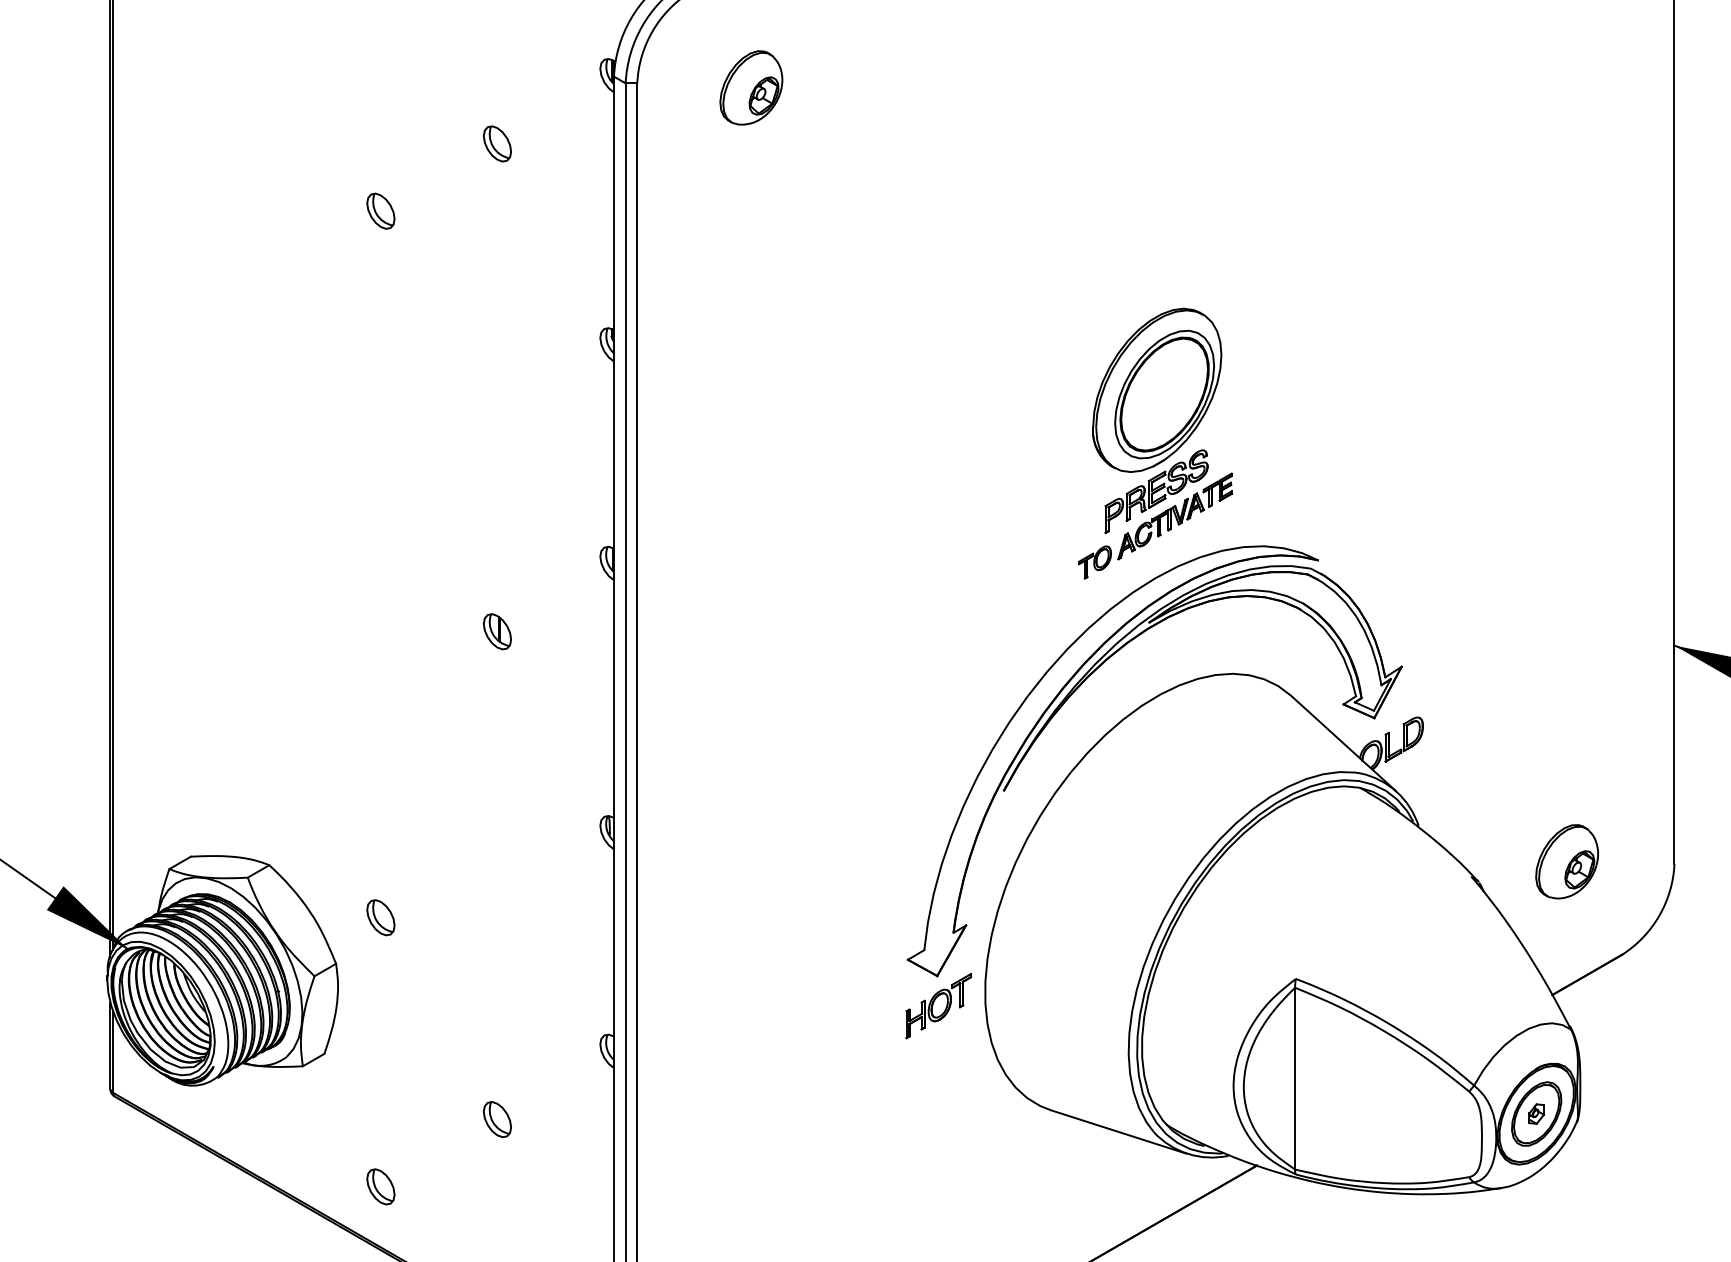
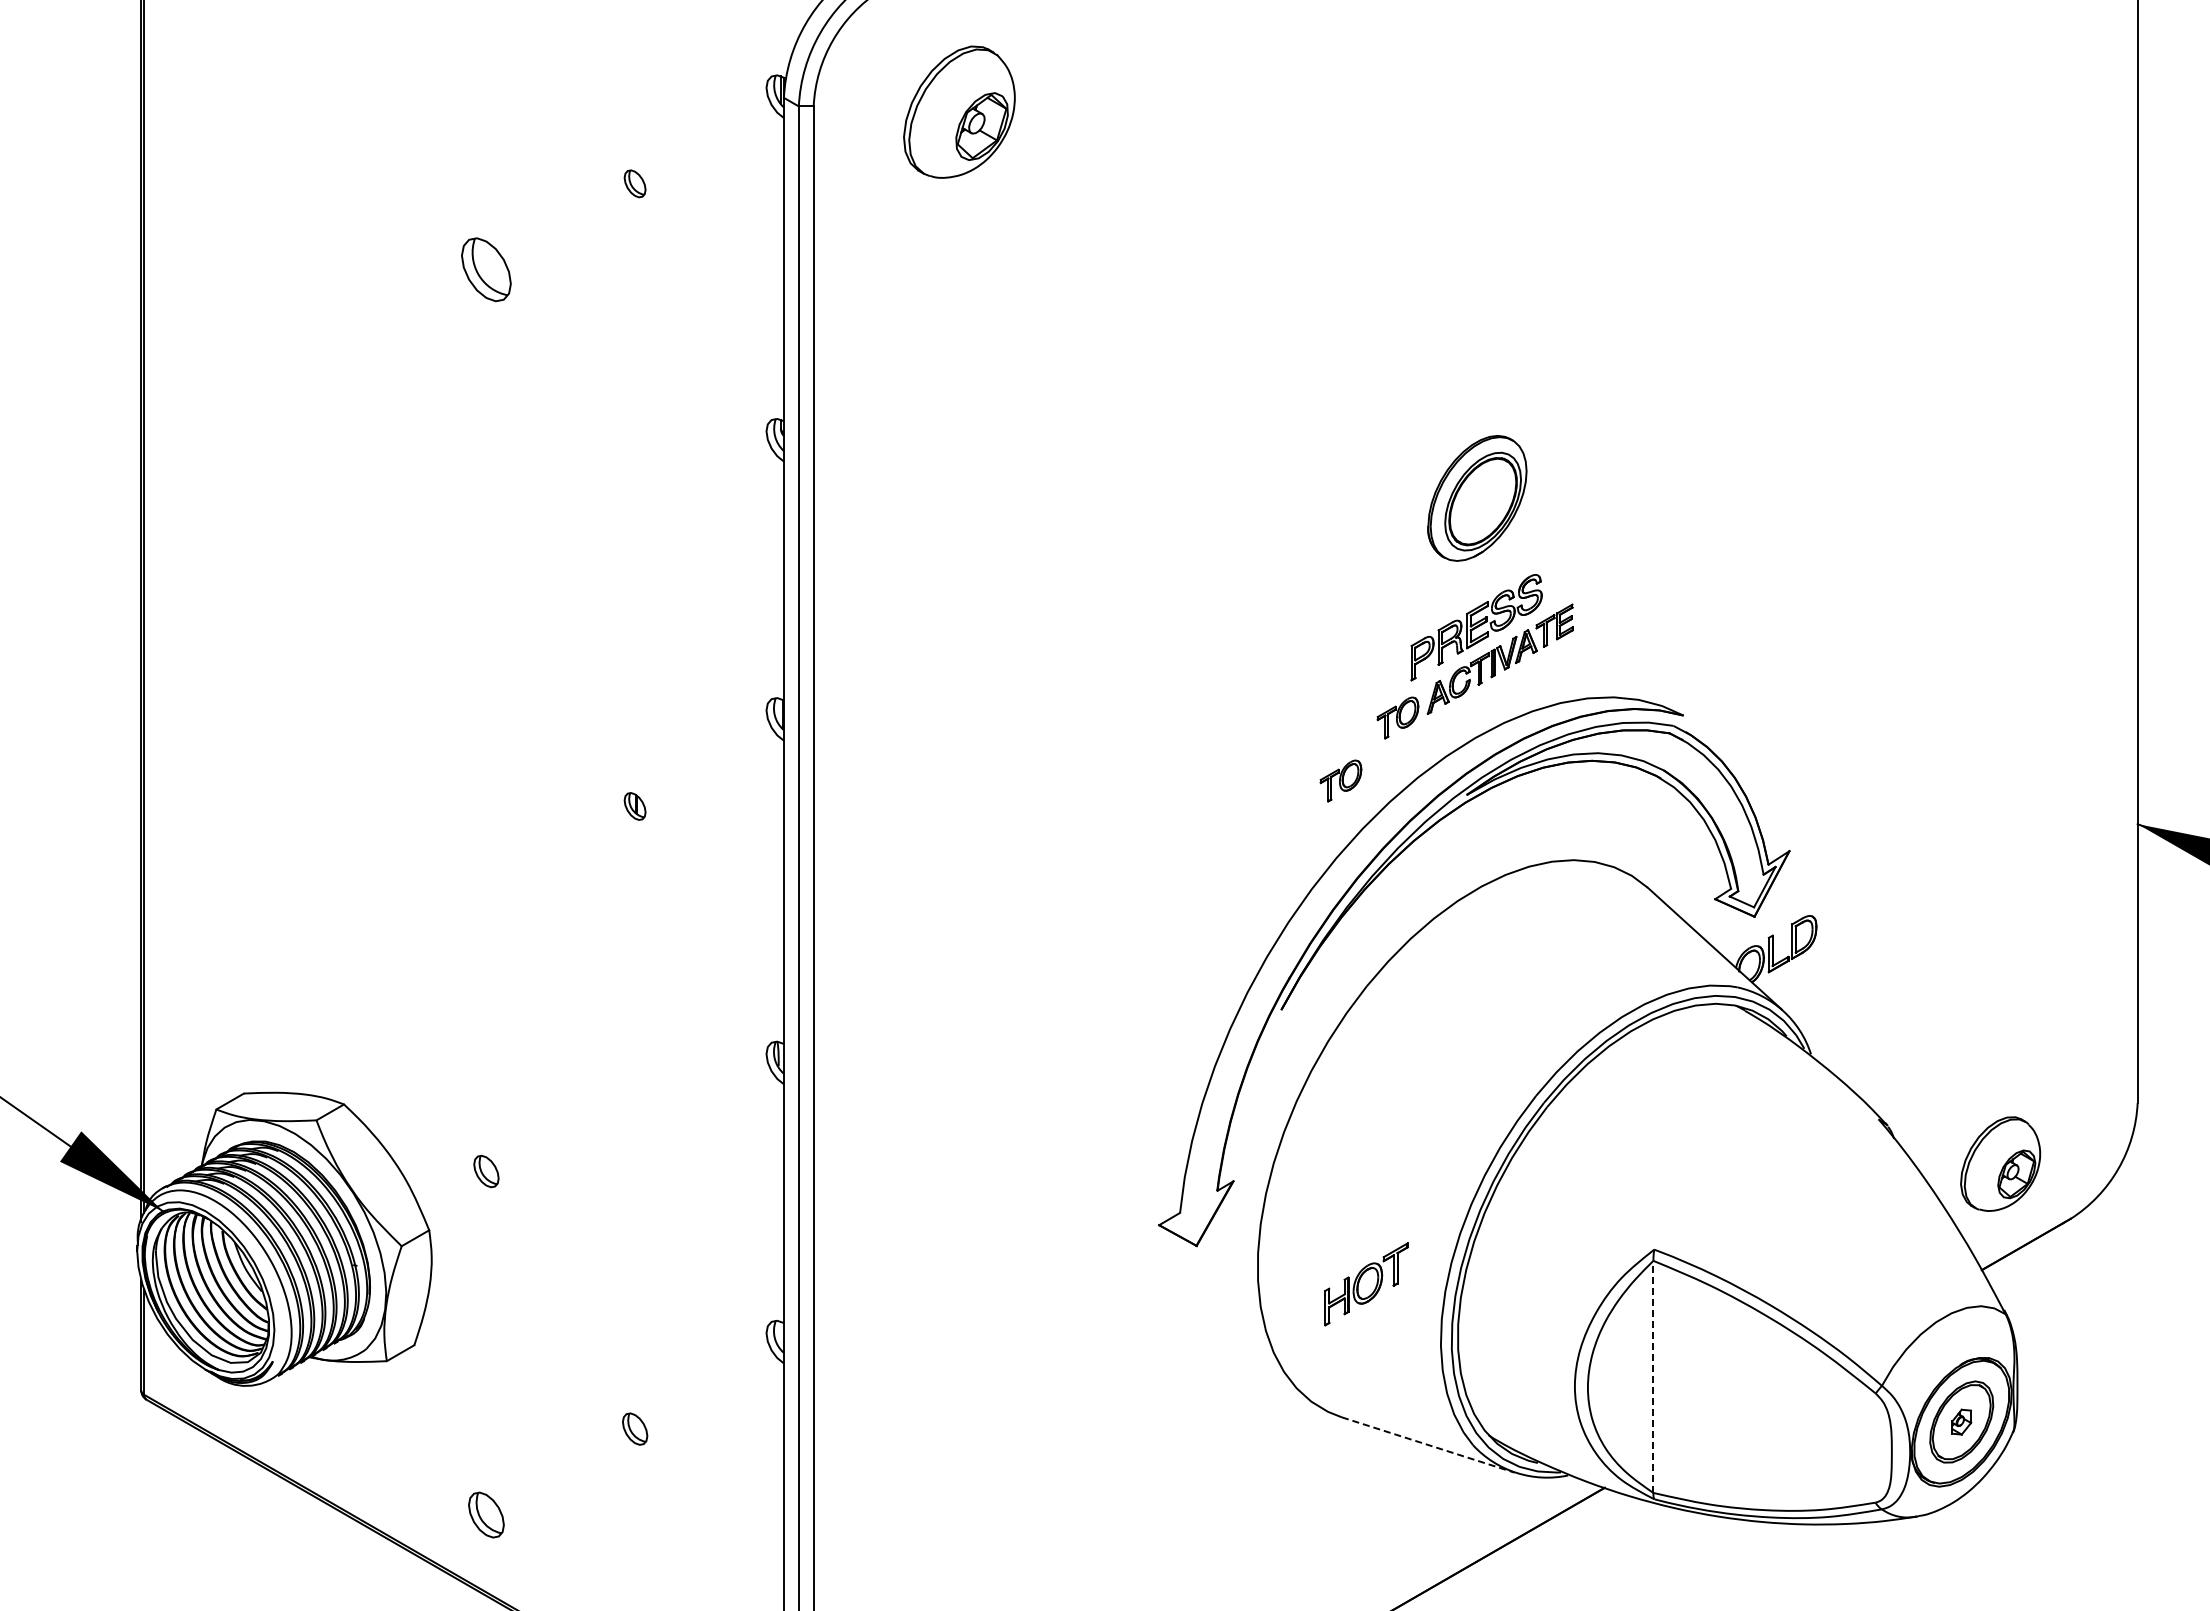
part: (750, 88) -> (958, 112), size x1.4
part: (496, 143) -> (634, 183), size x0.6
part: (380, 211) -> (486, 269), size x1.4
part: (1157, 390) -> (1477, 498), size x0.6
part: (1049, 611) -> (1340, 780), added
part: (496, 631) -> (634, 806), size x0.6
part: (1567, 861) -> (2000, 1163), moved
part: (380, 917) -> (486, 1171), size x0.7
part: (938, 1006) -> (1366, 1284), moved
line: (1295, 1078) -> (1653, 1376), solid -> dashed
part: (496, 1119) -> (634, 1428), size x0.7
line: (1118, 1132) -> (1428, 1445), solid -> dashed

